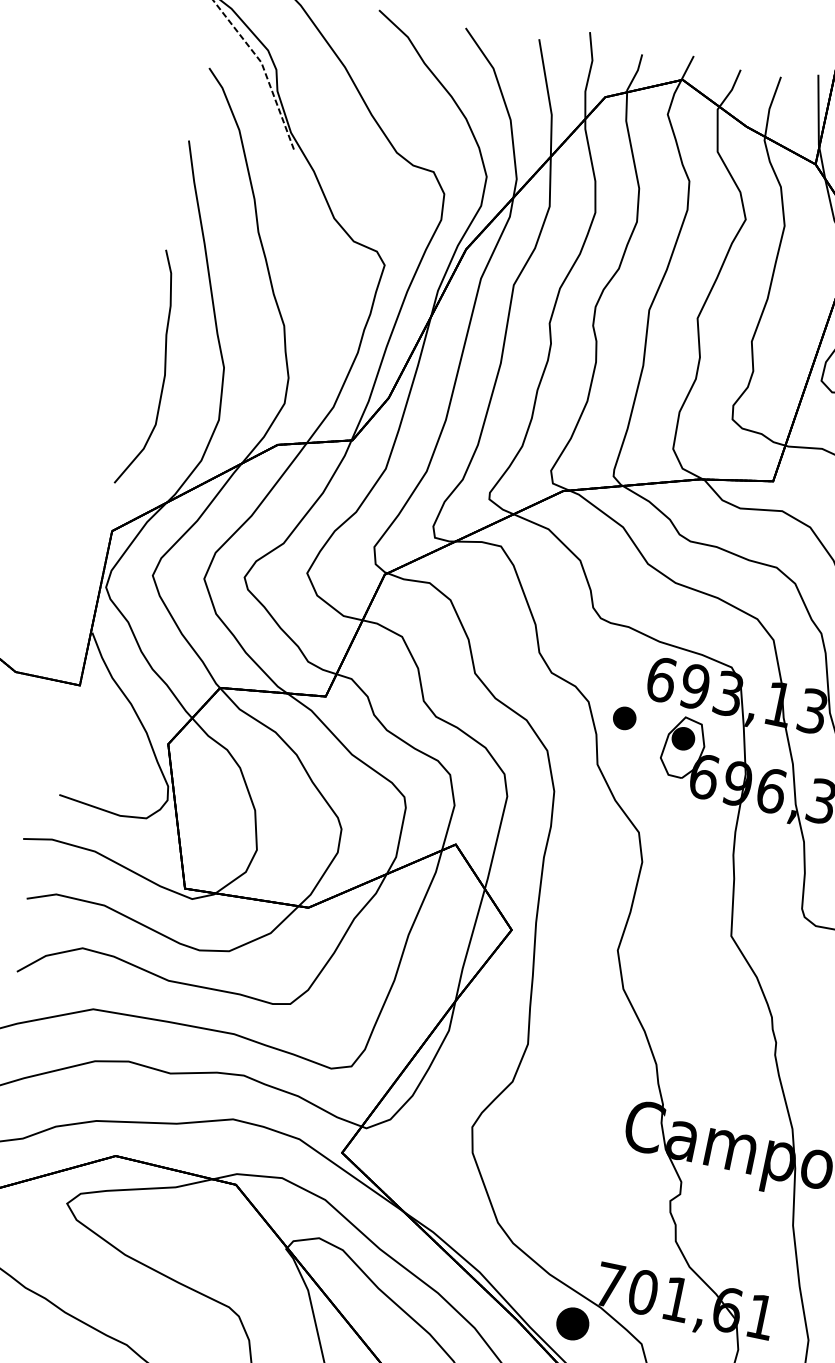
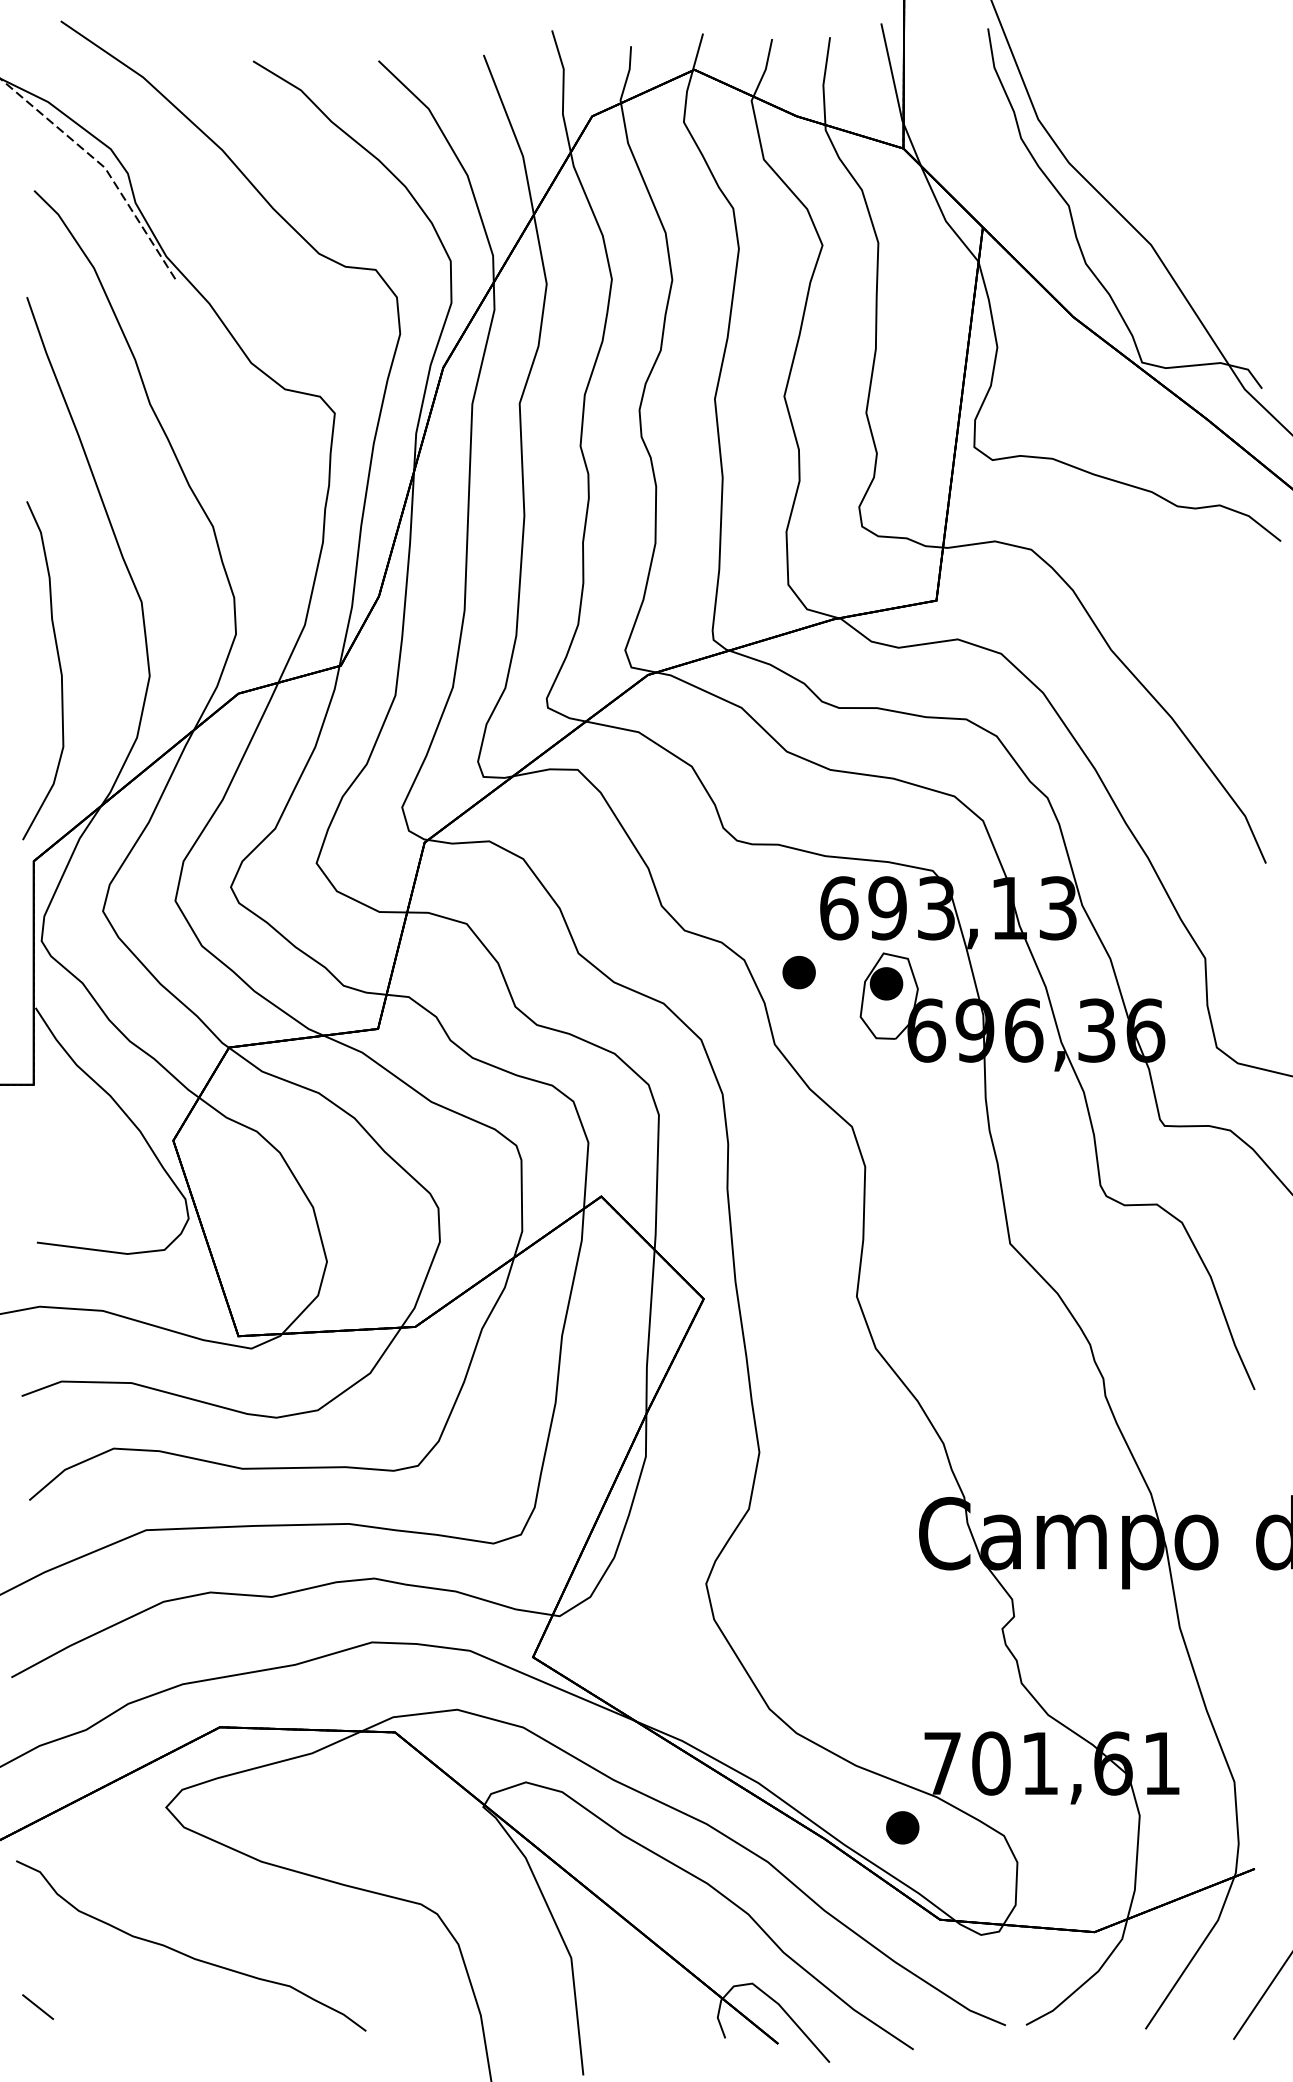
curve: (164, 370) -> (59, 669), moved
part: (572, 1323) -> (902, 1827), size x0.71

